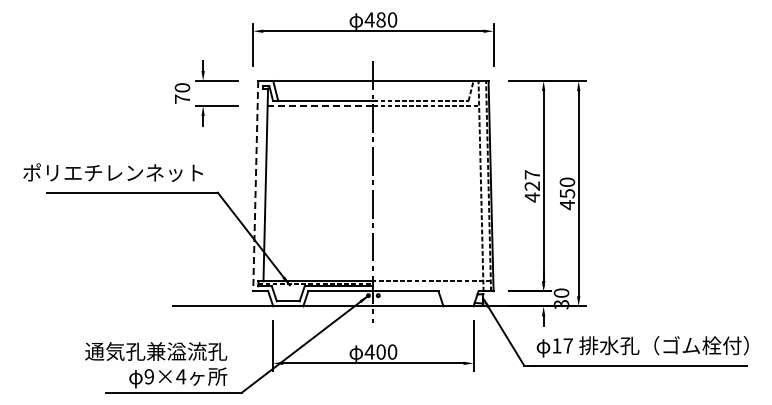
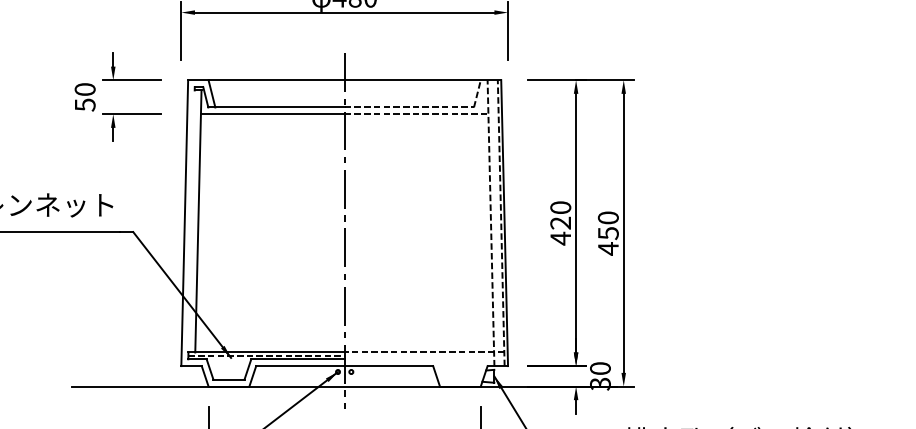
text: (182, 99) -> (85, 105), 70 -> 50
line: (320, 106) -> (272, 114), dashed -> solid
text: (532, 174) -> (560, 207), 427 -> 420
line: (255, 186) -> (184, 223), dashed -> solid

